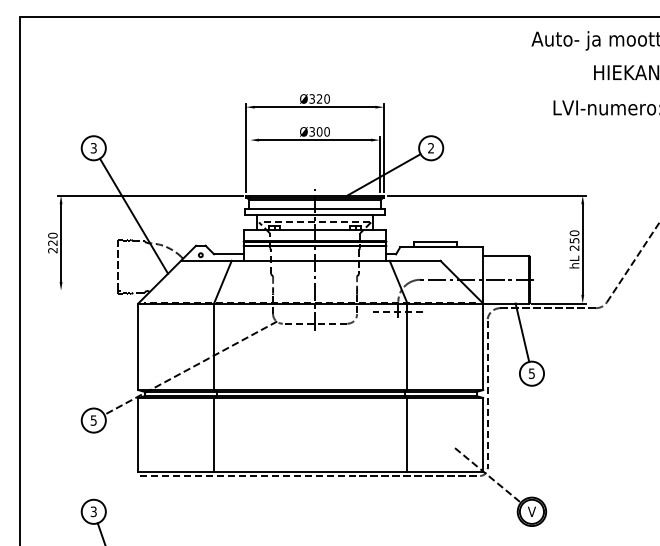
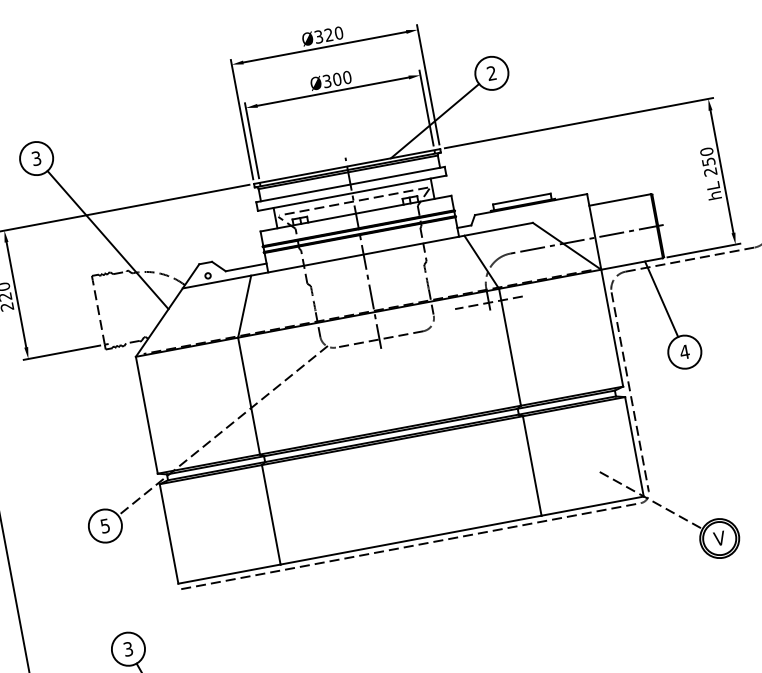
line: (250, 164) -> (252, 140), added
line: (85, 290) -> (61, 352), added
text: (531, 373) -> (684, 351), 5 -> 4

